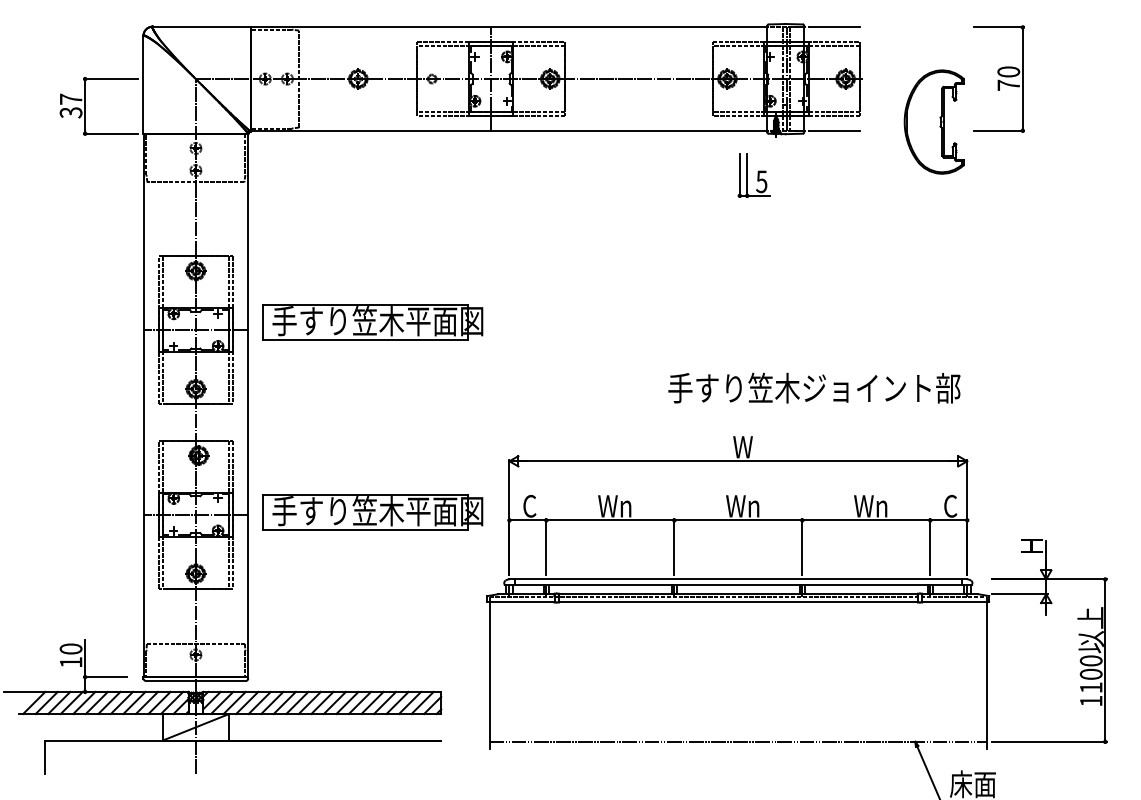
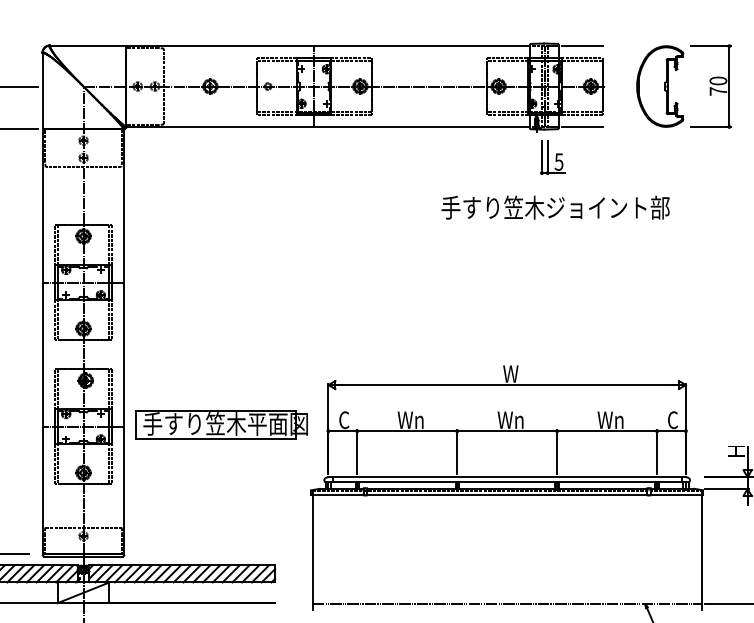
part: (933, 121) -> (659, 86), moved
part: (753, 175) -> (552, 157), moved
part: (372, 322) -> (221, 276), removed
text: (814, 387) -> (555, 207), moved

